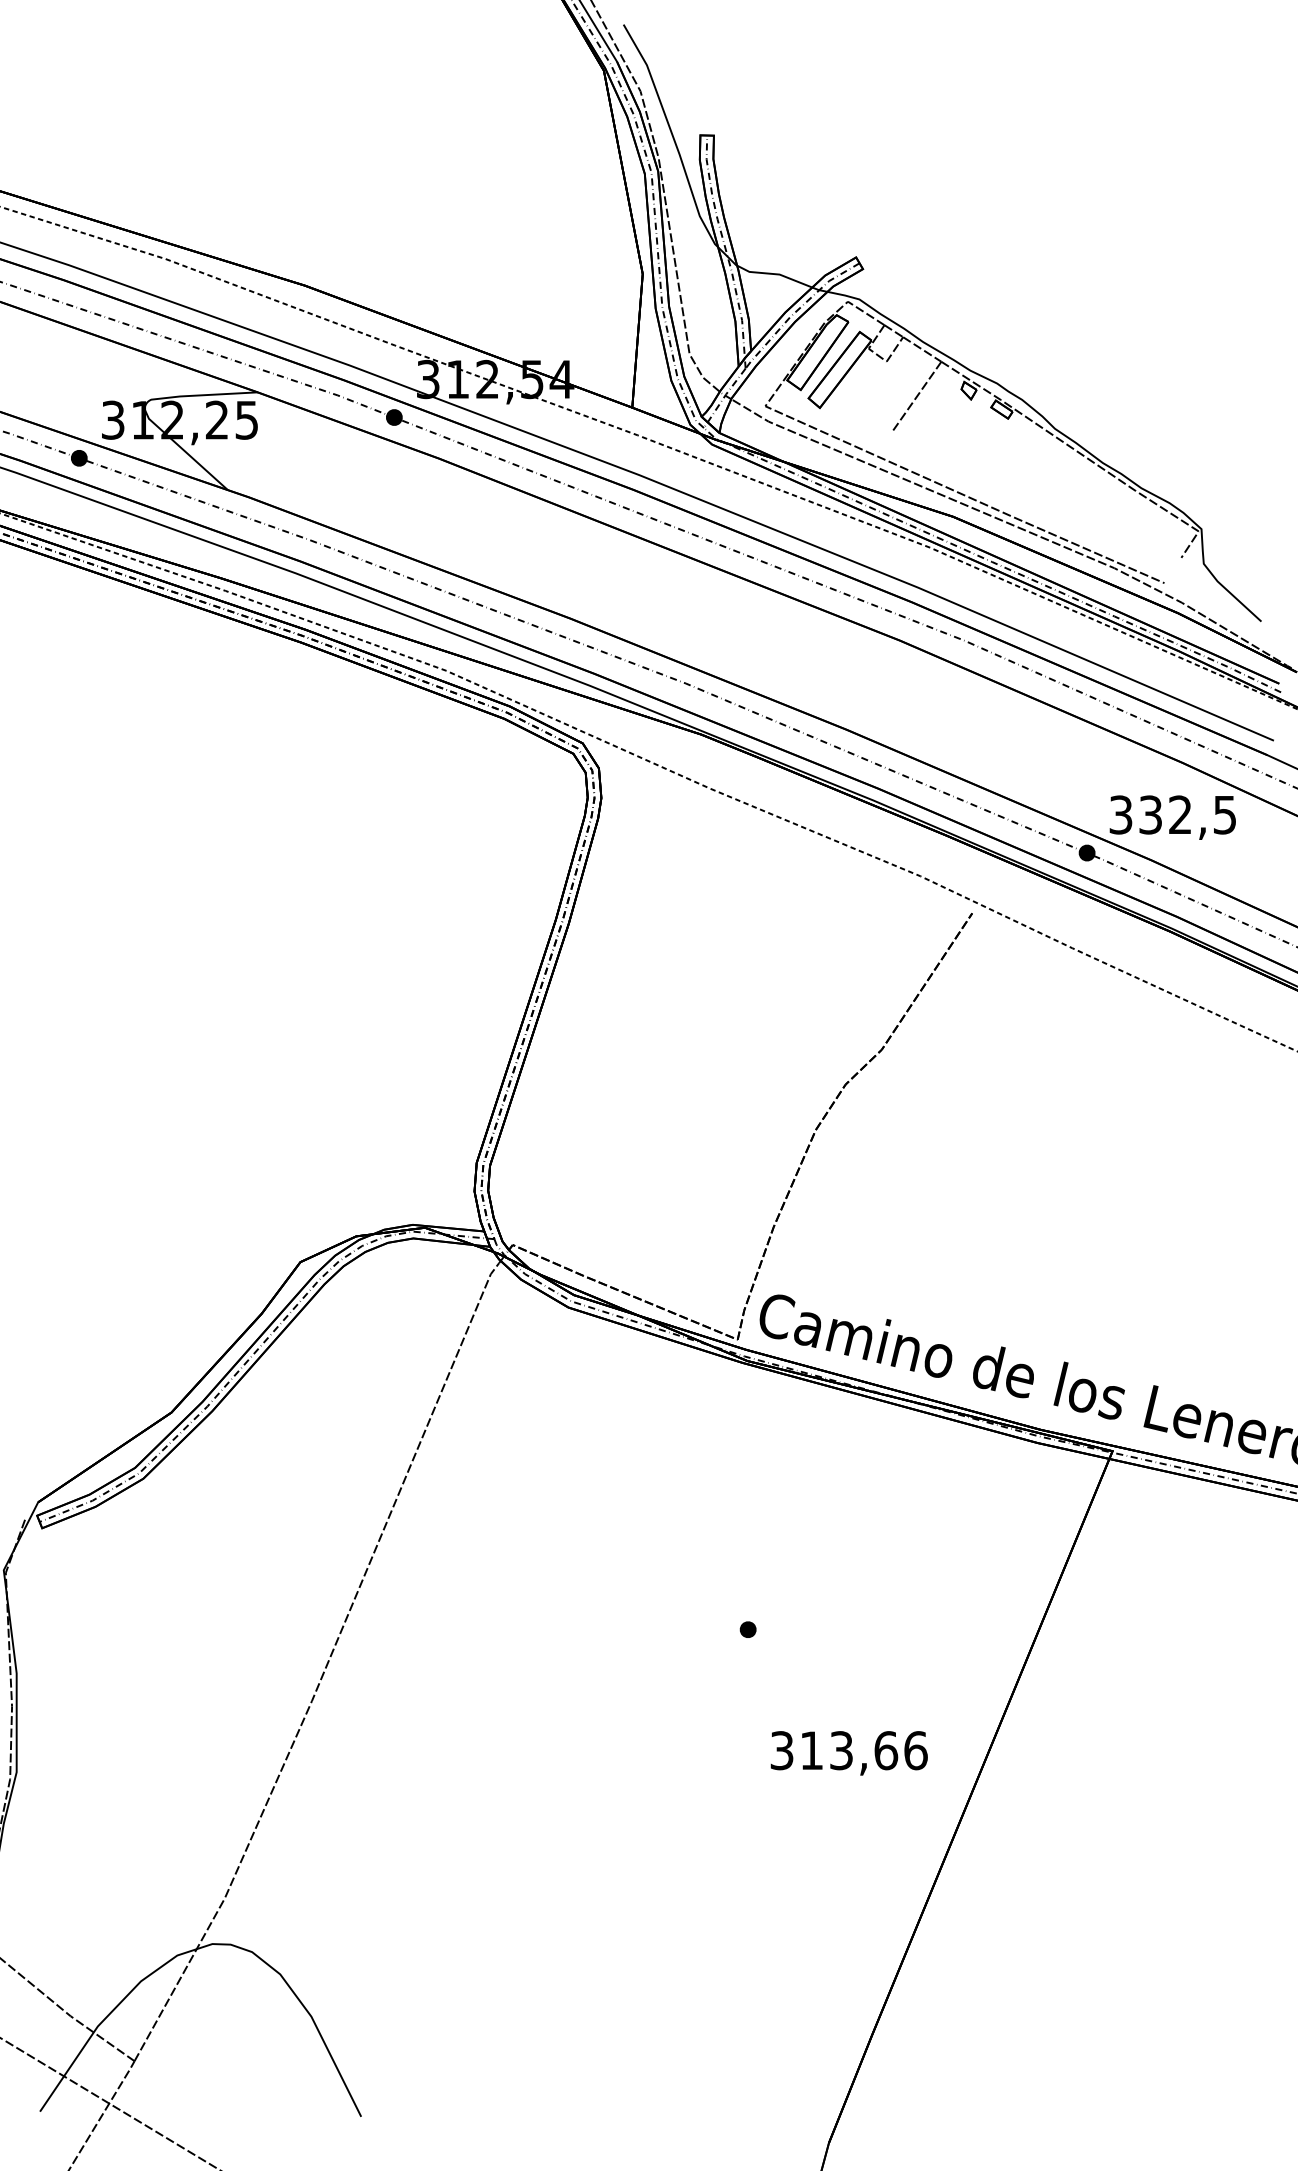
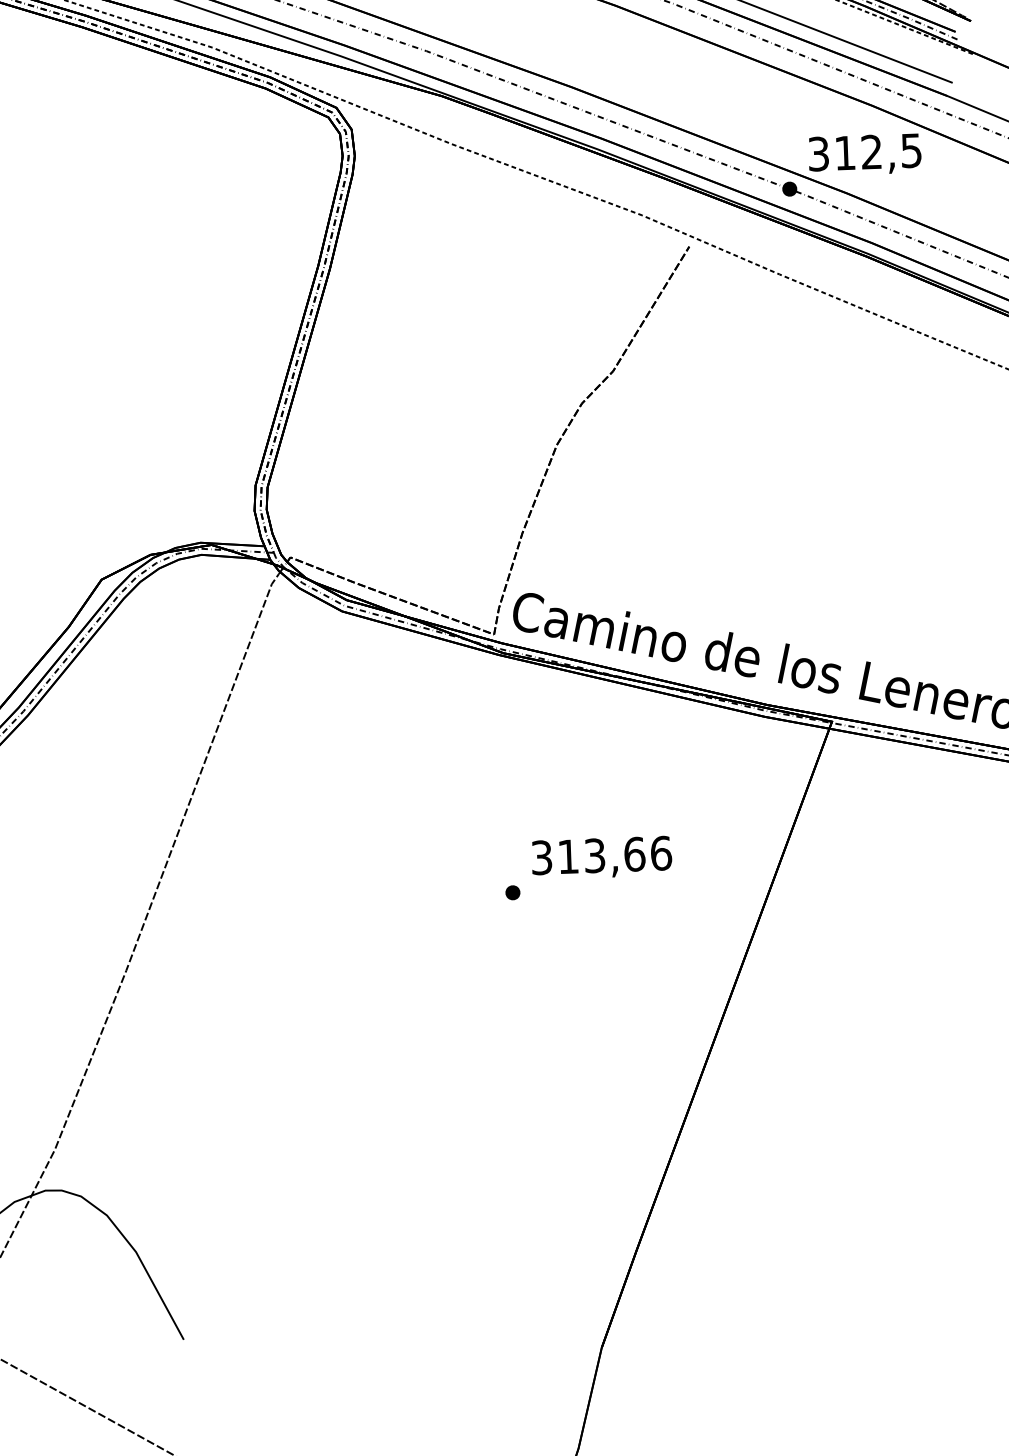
text: (1150, 814) -> (845, 152), 332,5 -> 312,5
text: (848, 1753) -> (601, 858), moved

